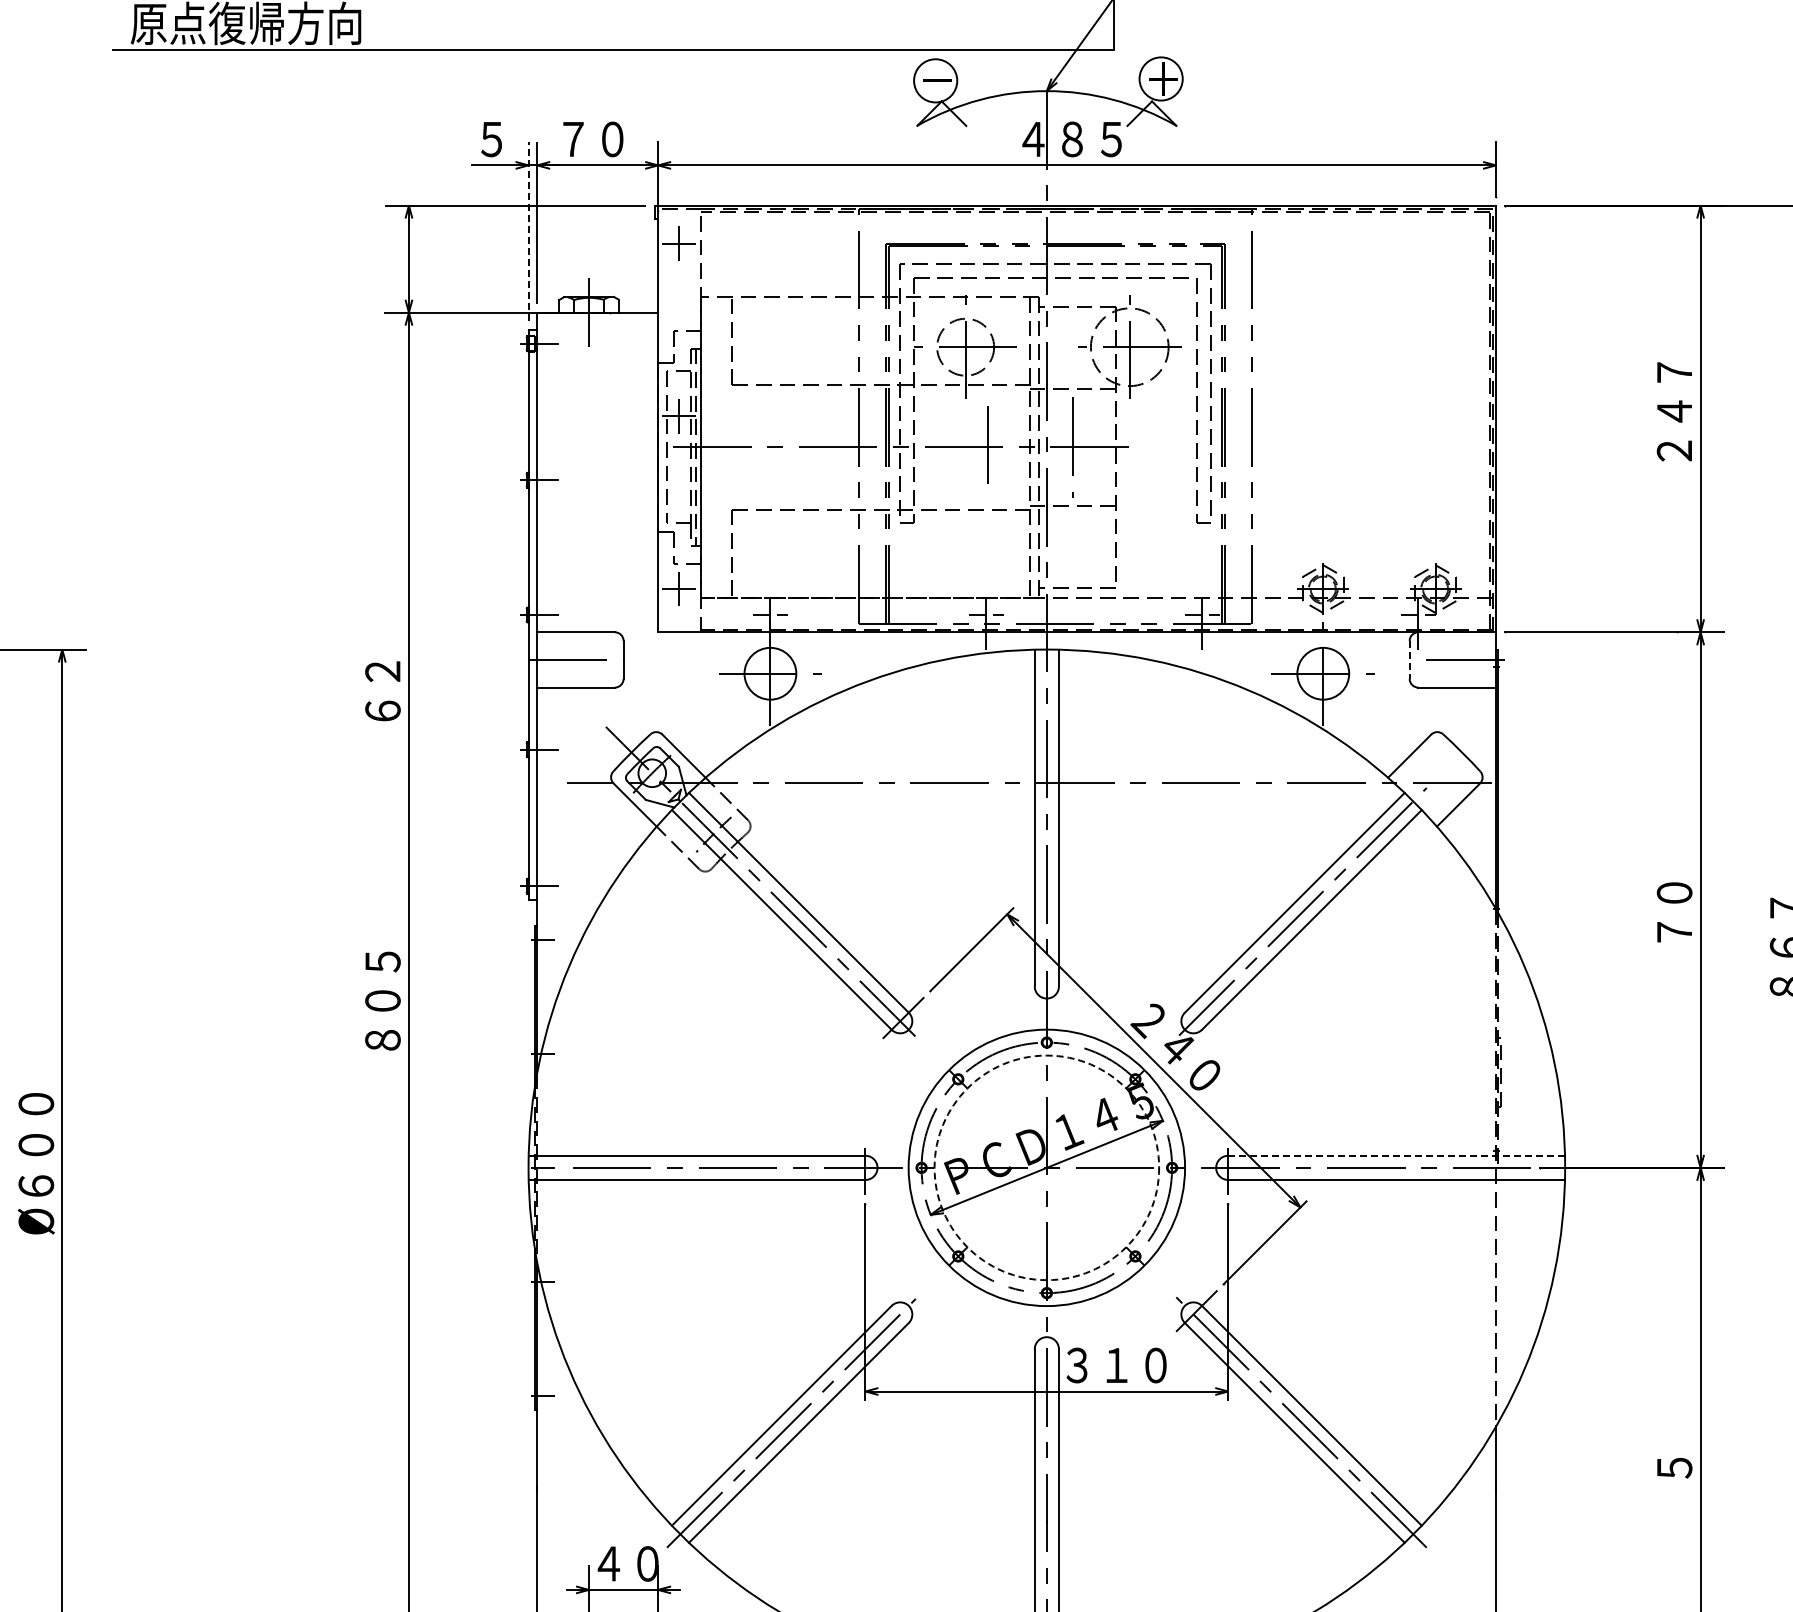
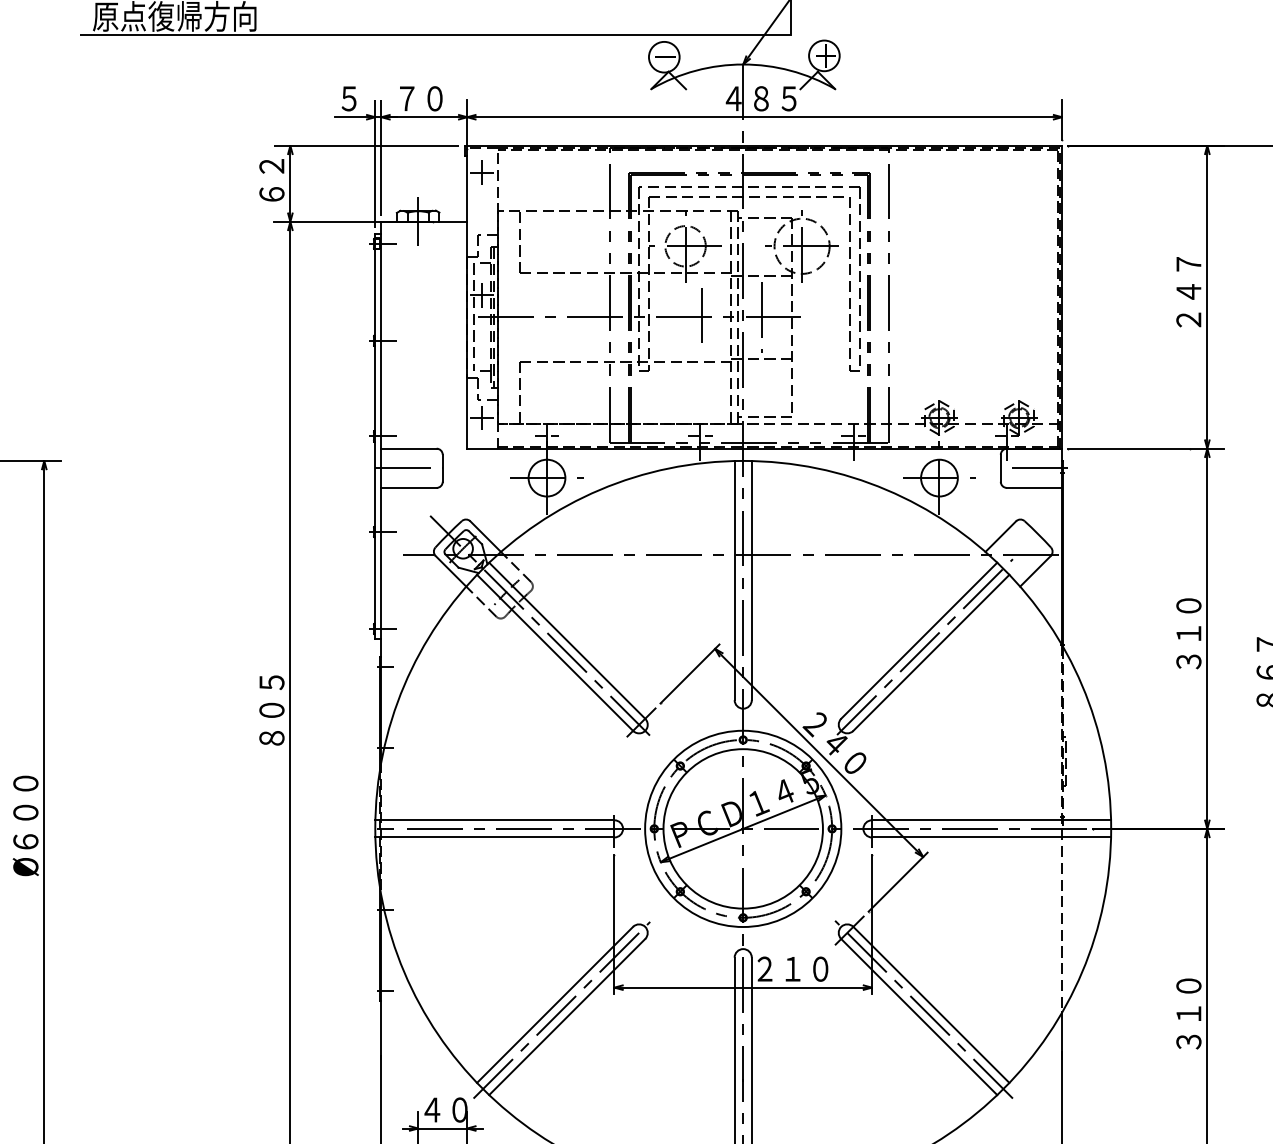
line: (528, 230) -> (375, 163), dashed -> solid
line: (1409, 660) -> (1000, 468), dashed -> solid
text: (382, 691) -> (271, 180), moved
text: (1674, 893) -> (1188, 634), ７０ -> ３１０
line: (1397, 1155) -> (992, 820), dashed -> solid
circle: (1046, 1167) -> (742, 828), dashed -> solid
text: (1076, 1365) -> (764, 969), ３１０ -> ２１０
text: (1674, 1428) -> (1188, 1013), ５ -> ３１０

